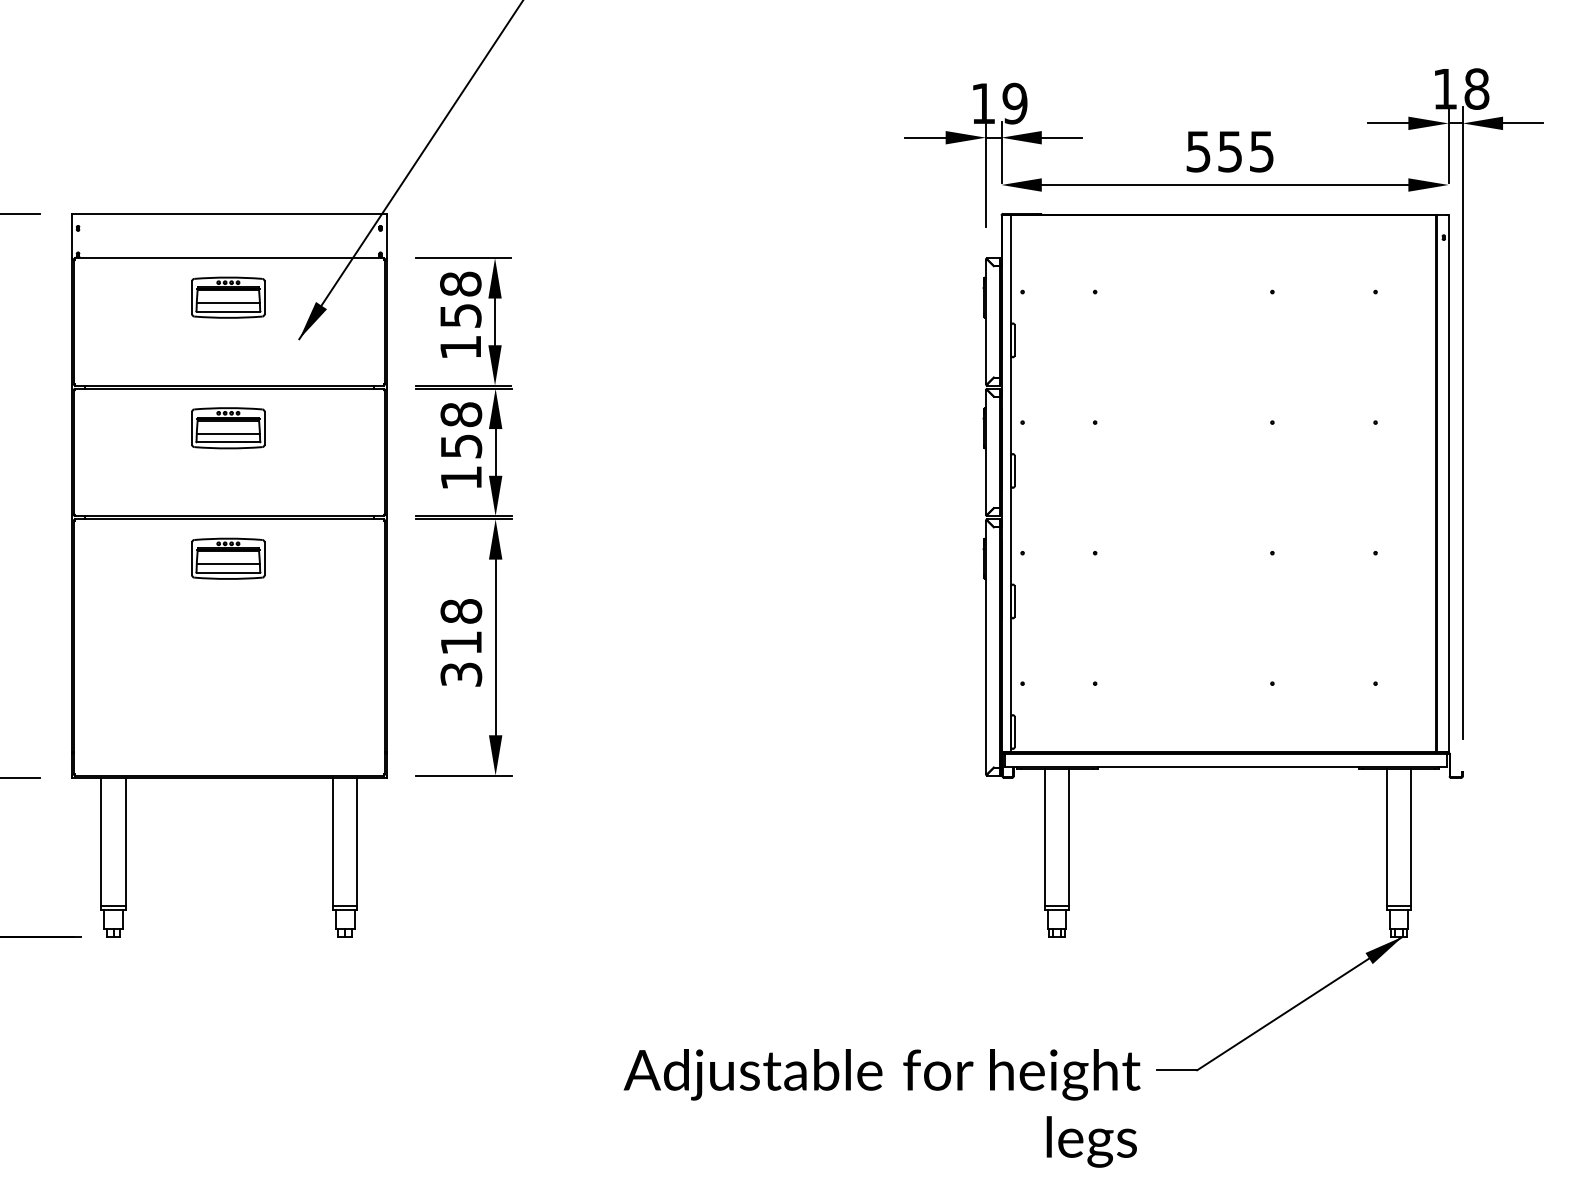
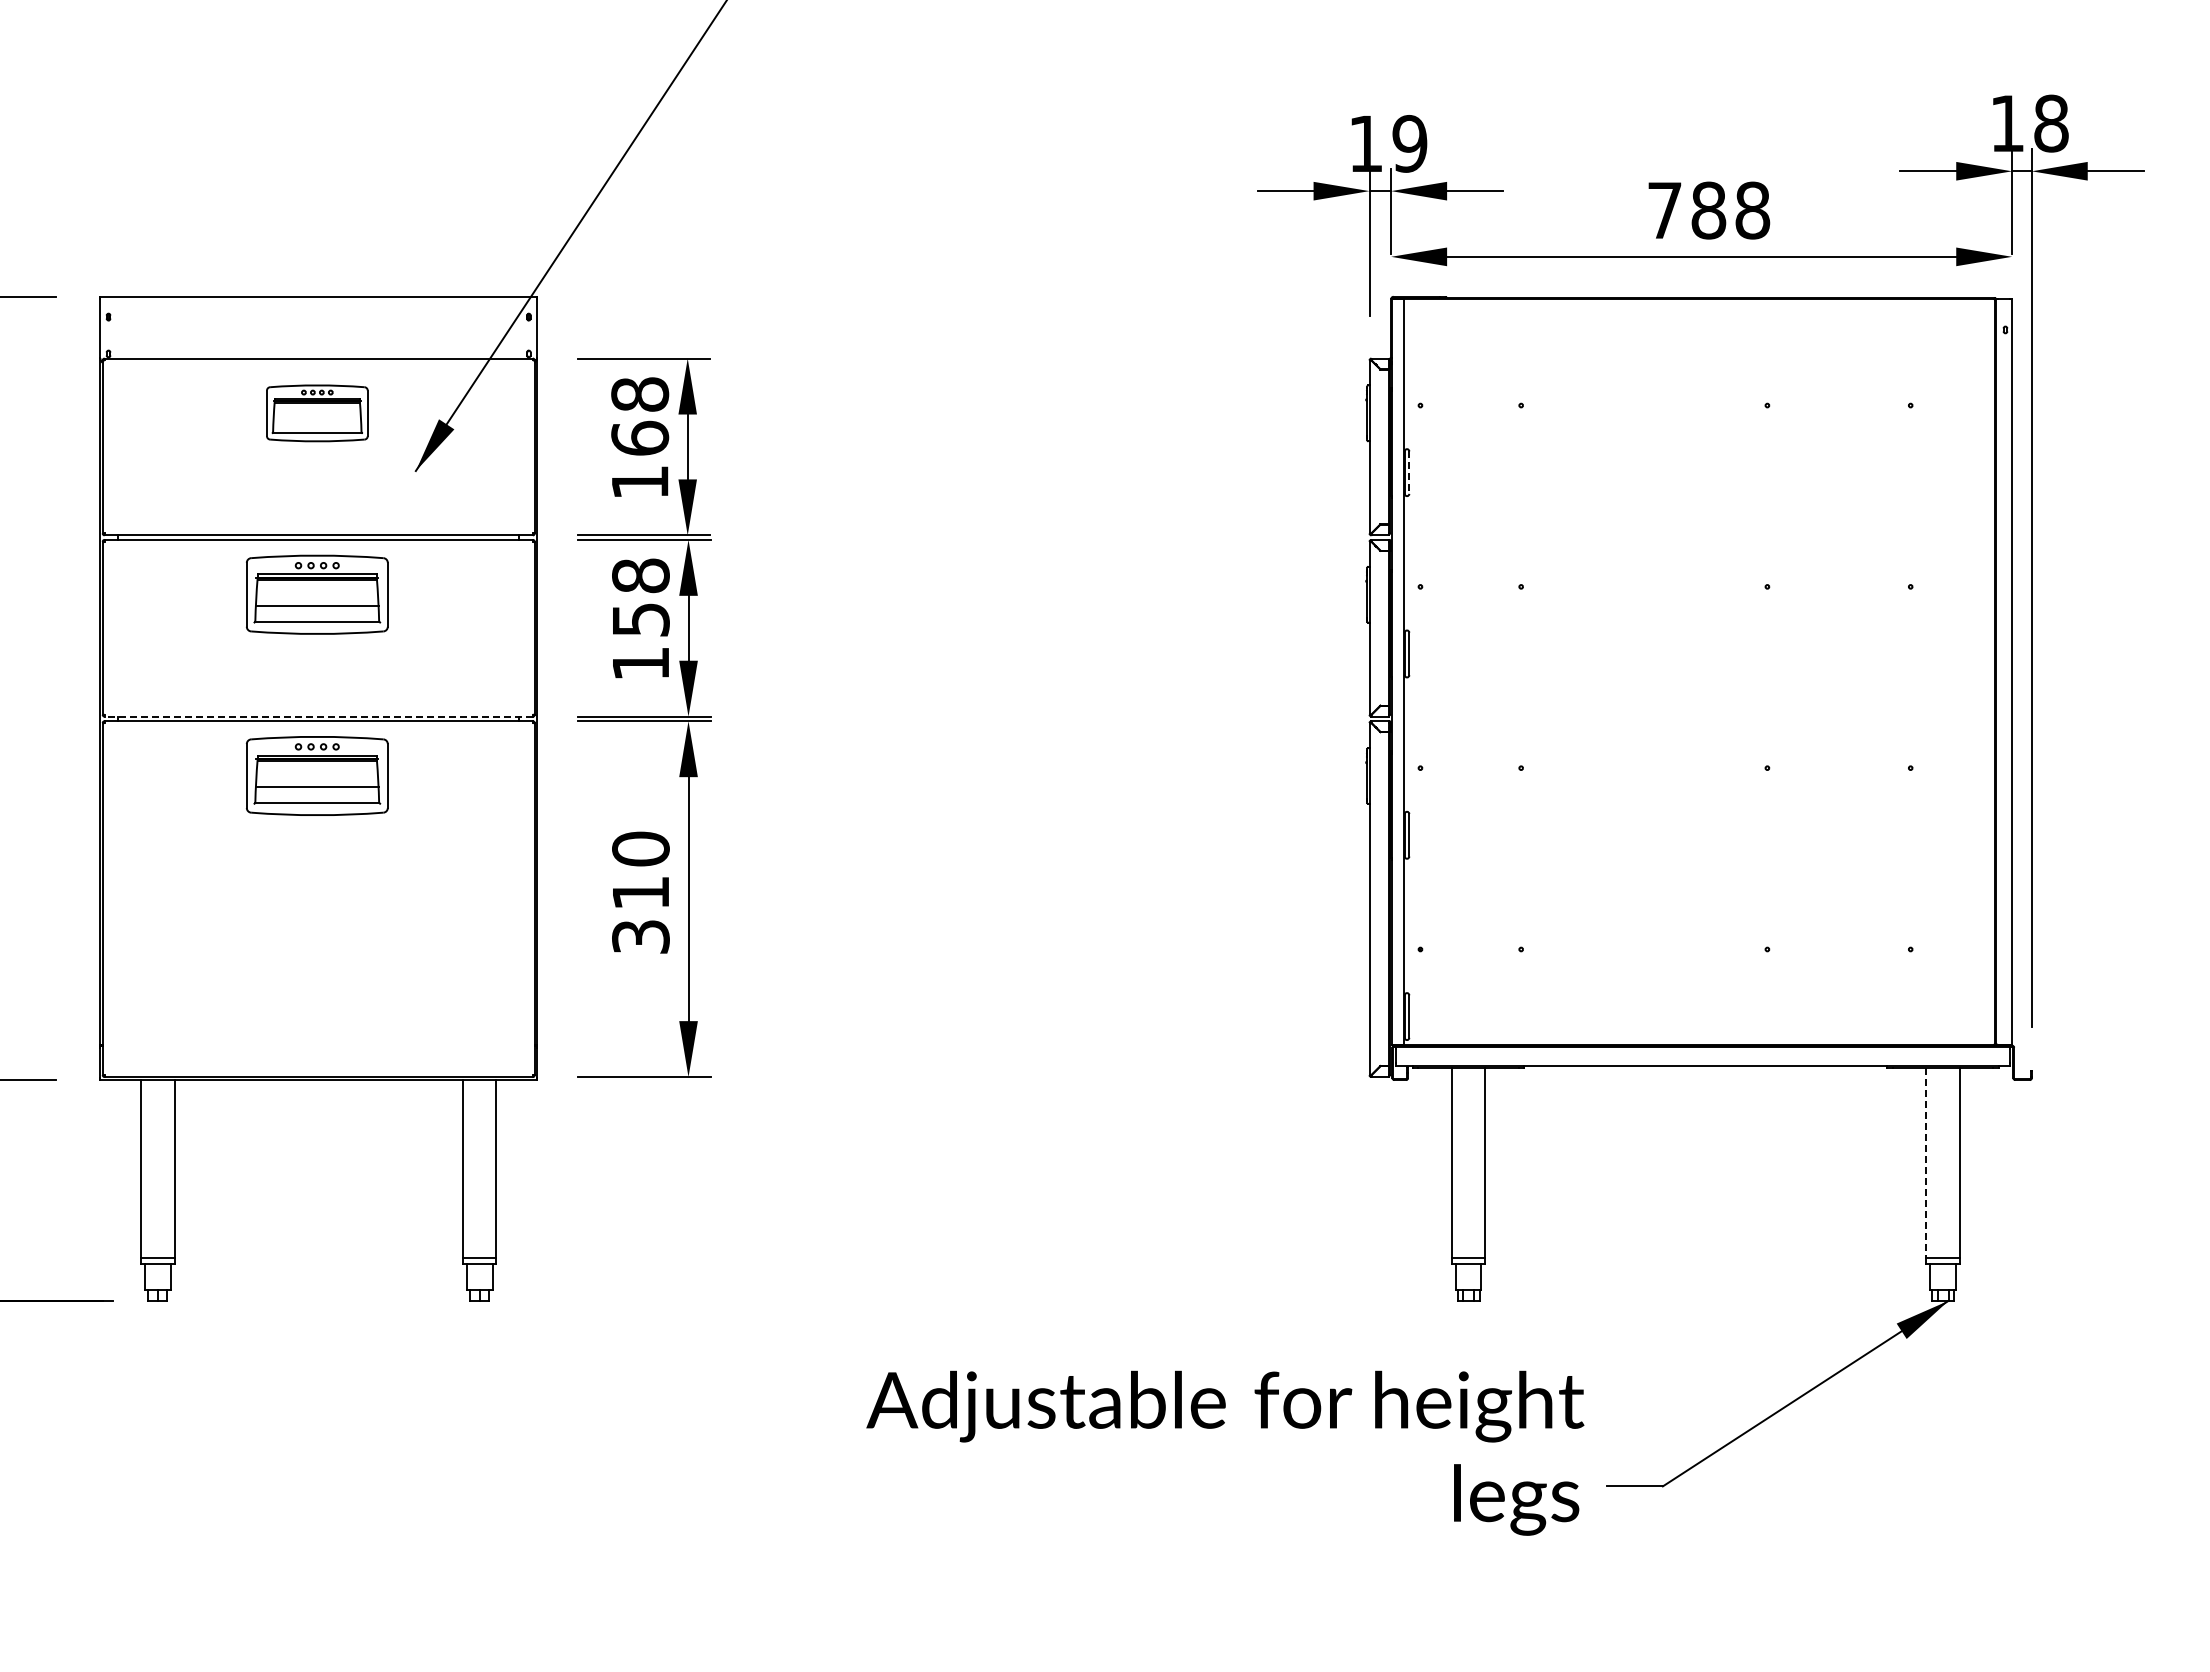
text: (1230, 151) -> (1709, 210), 555 -> 788
line: (228, 303) -> (317, 421), removed
text: (461, 315) -> (640, 437), 158 -> 168
line: (1014, 341) -> (1409, 473), solid -> dashed
part: (228, 428) -> (317, 594), size x1.4
line: (229, 515) -> (318, 716), solid -> dashed
part: (228, 558) -> (317, 775), size x1.4
text: (461, 611) -> (640, 848), 318 -> 310
line: (1386, 837) -> (1926, 1163), solid -> dashed
text: (882, 1107) -> (1225, 1452), moved

